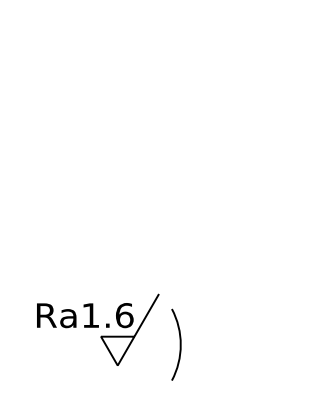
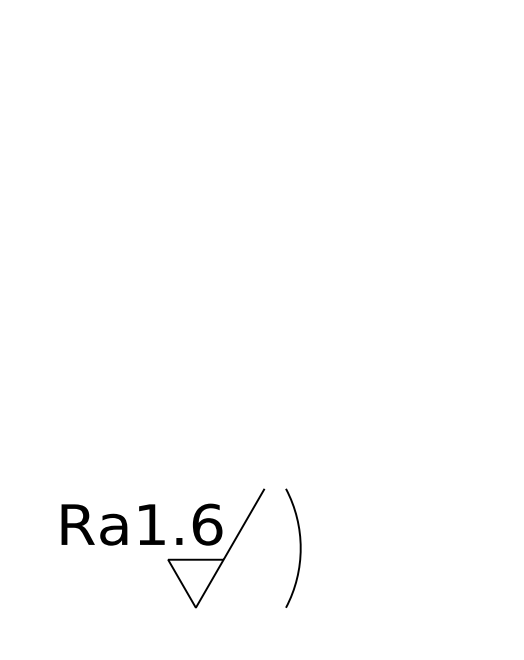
part: (176, 344) -> (293, 547), moved

